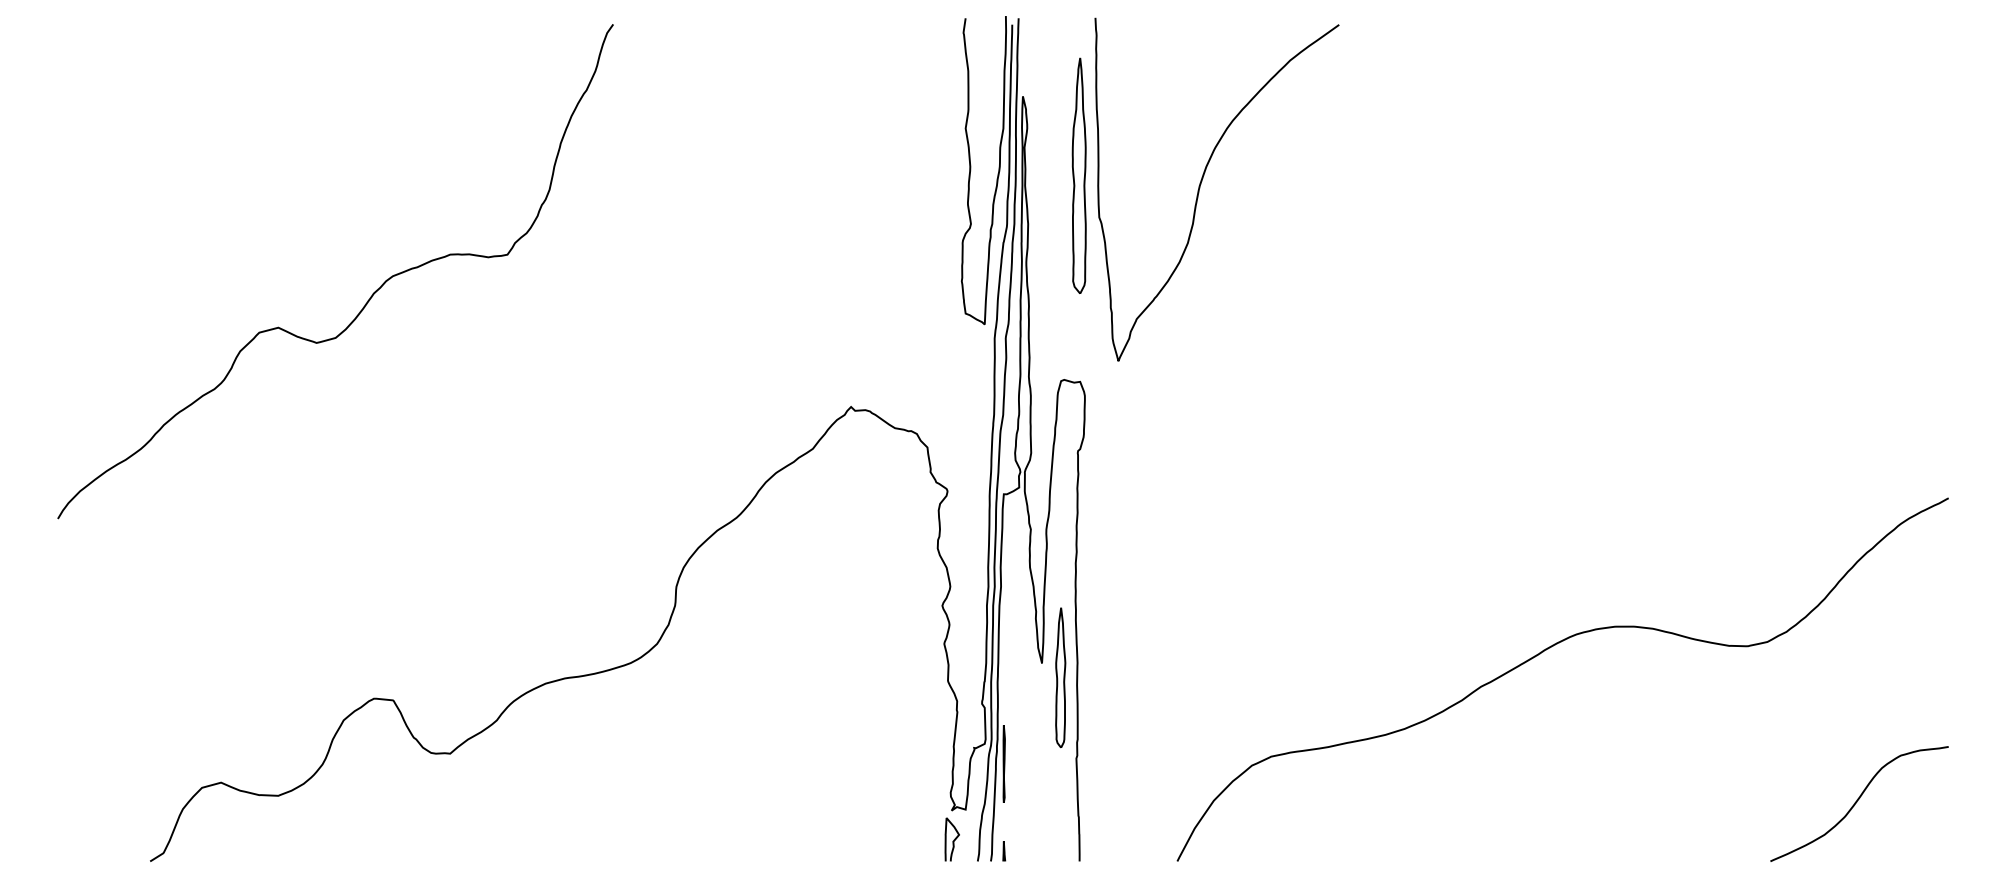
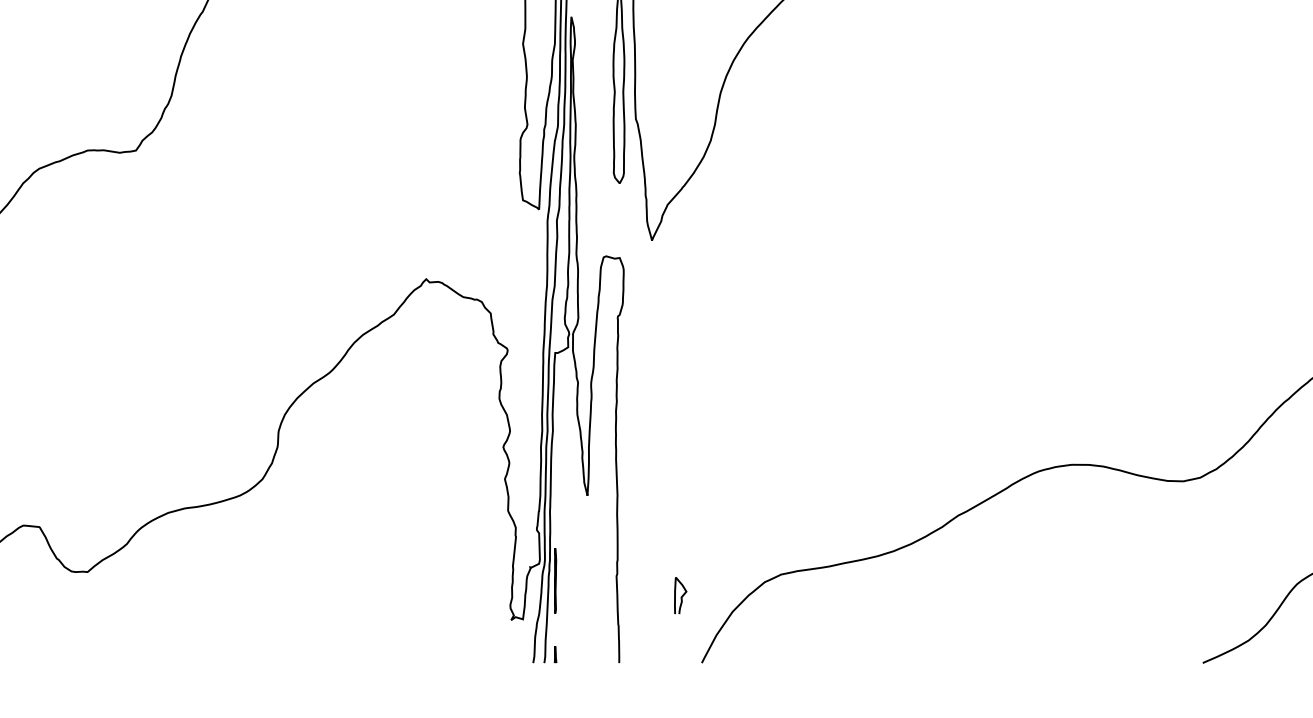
part: (1060, 677) -> (603, 507), removed
curve: (953, 839) -> (681, 595), moved

